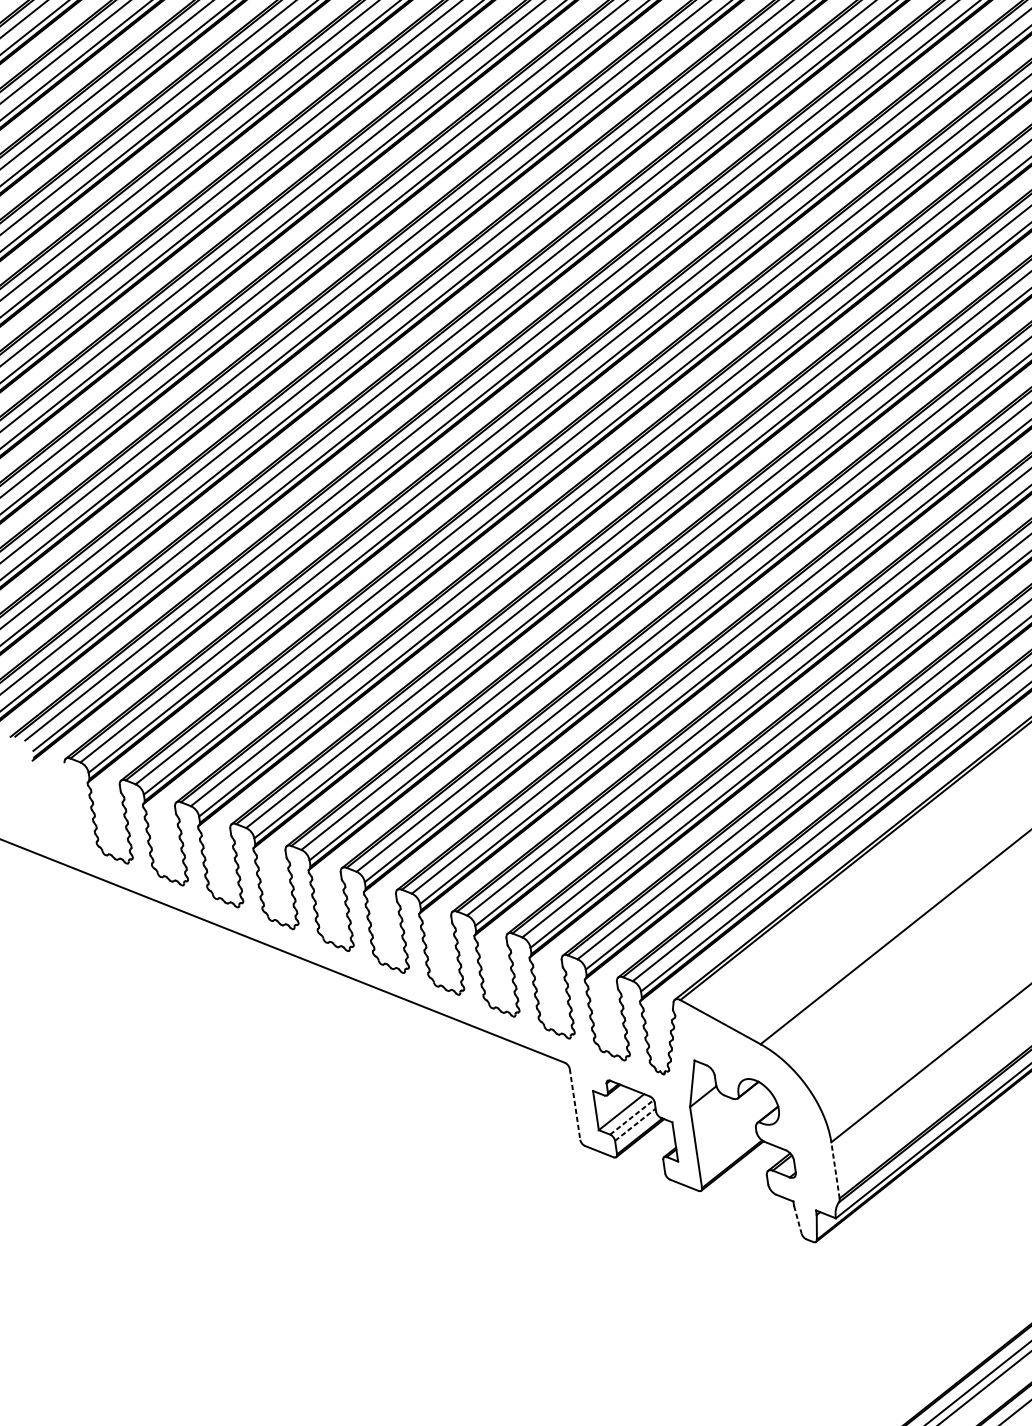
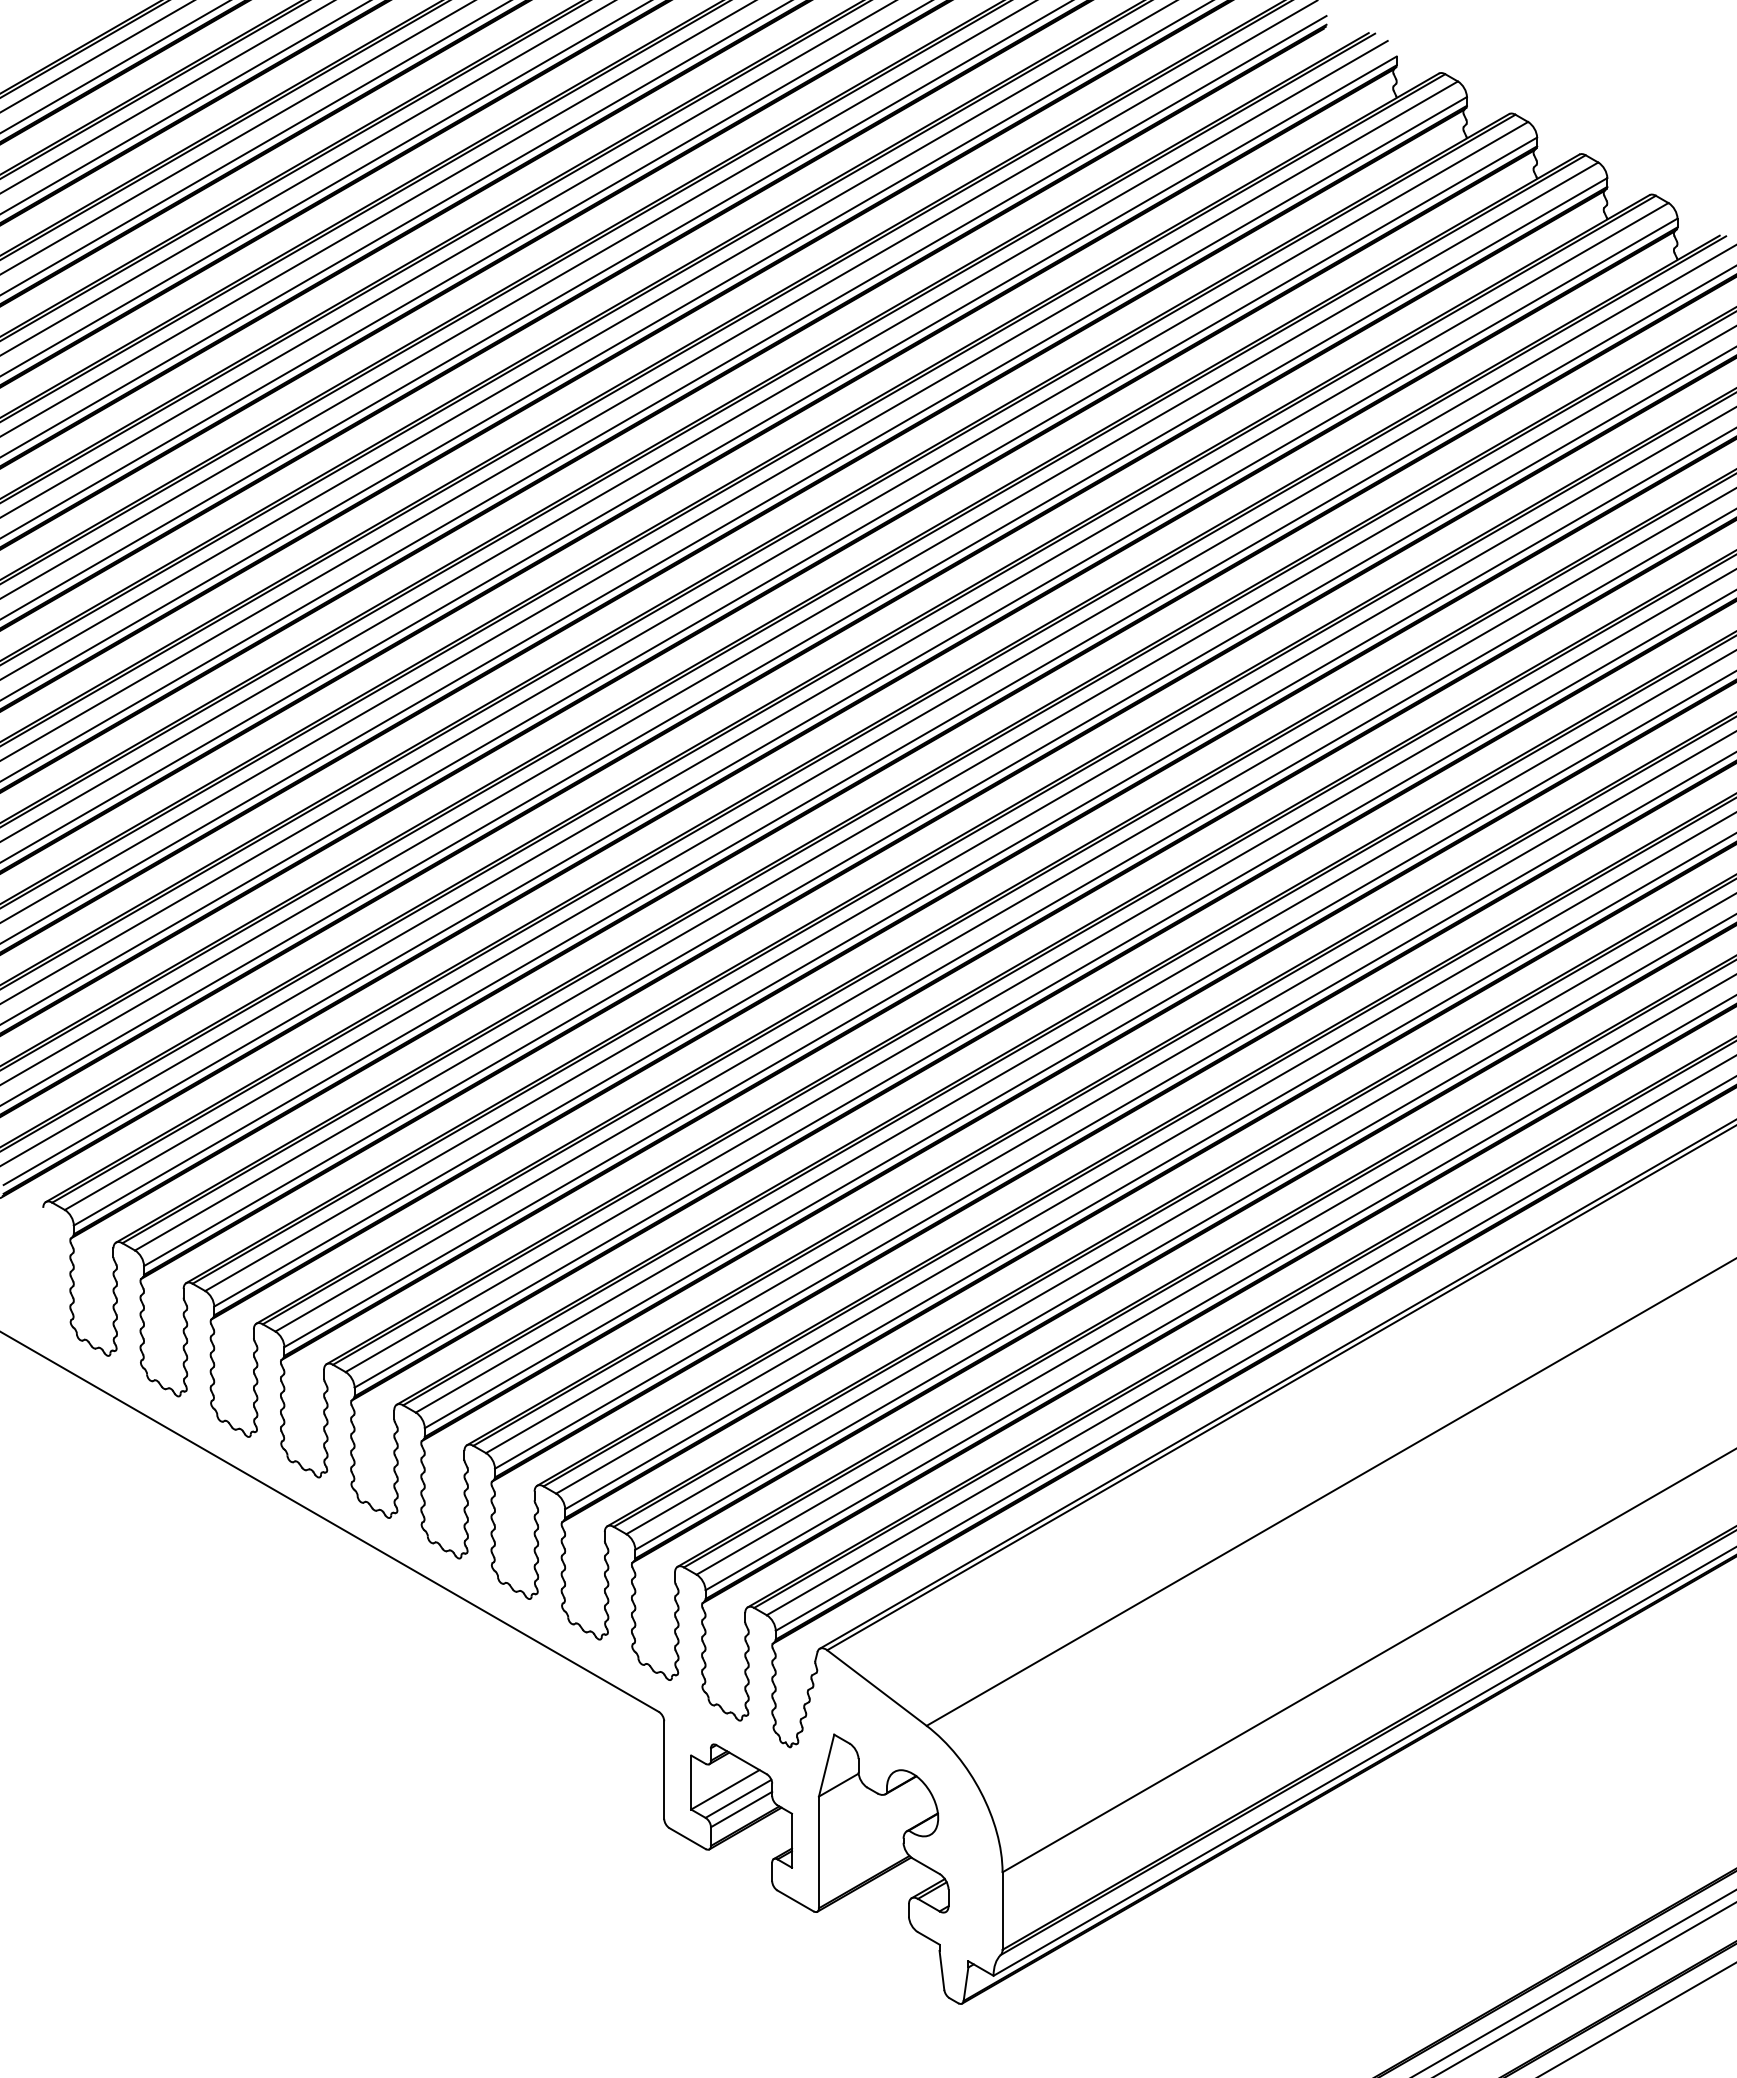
line: (575, 1104) -> (664, 1770), dashed -> solid
line: (631, 1117) -> (738, 1798), dashed -> solid
line: (636, 1124) -> (742, 1809), dashed -> solid
line: (835, 1170) -> (1002, 1911), dashed -> solid
line: (797, 1220) -> (941, 1970), dashed -> solid

